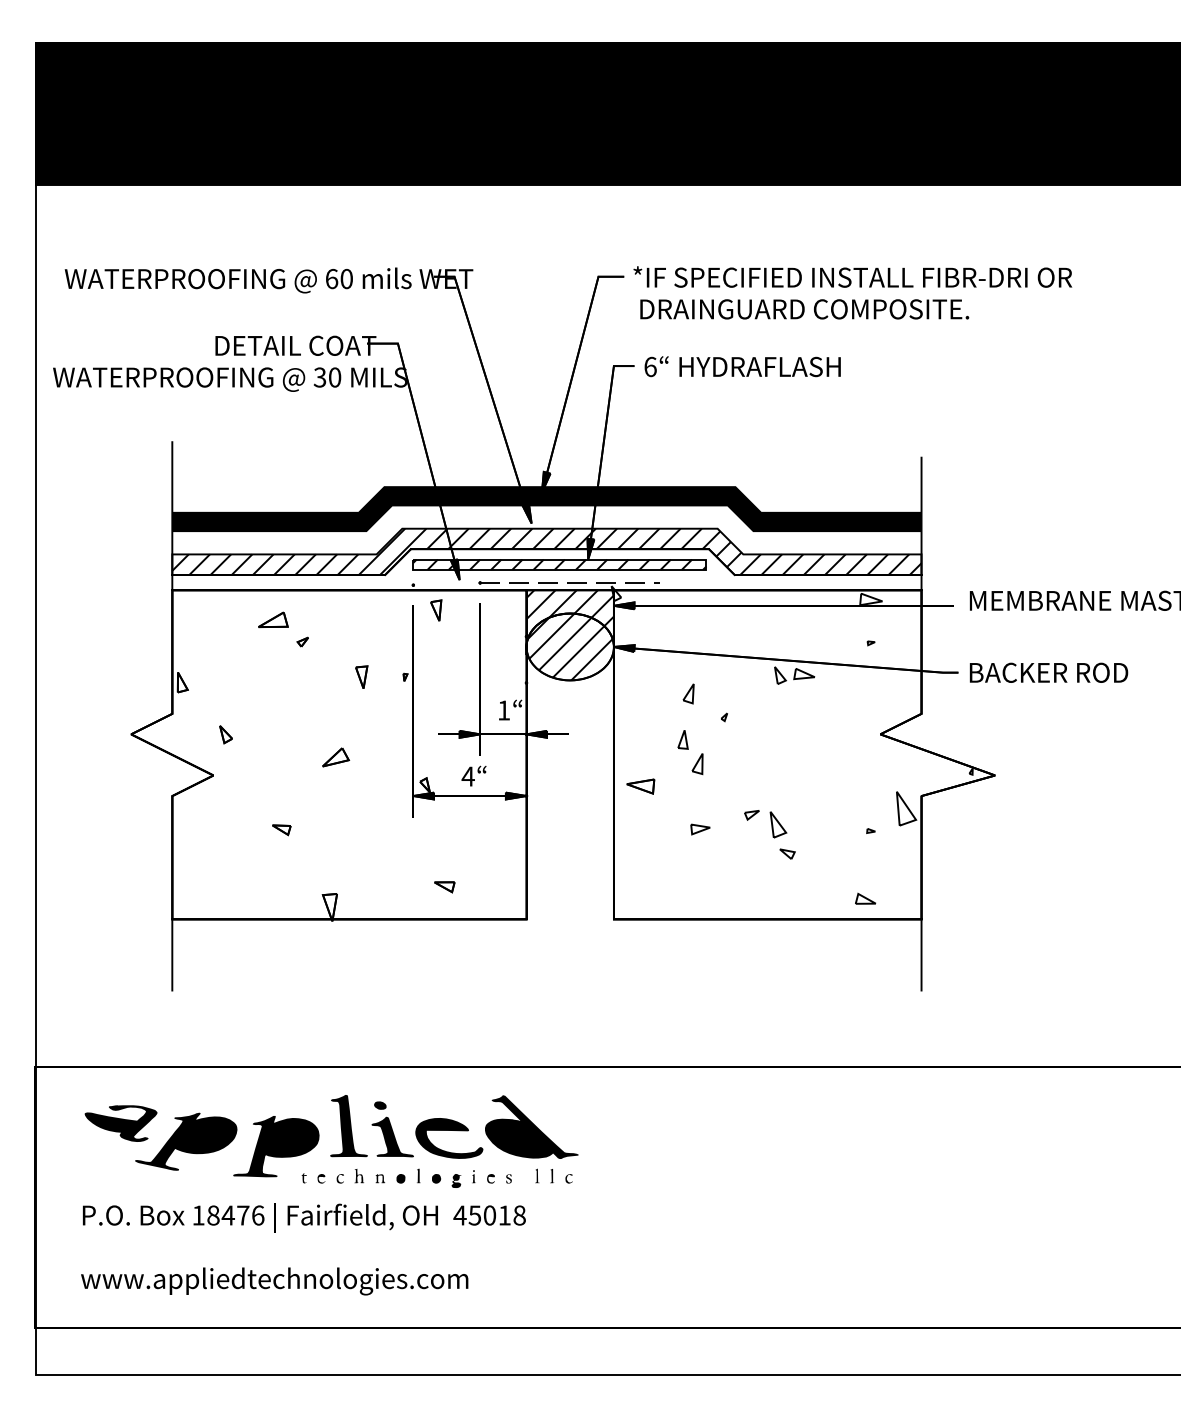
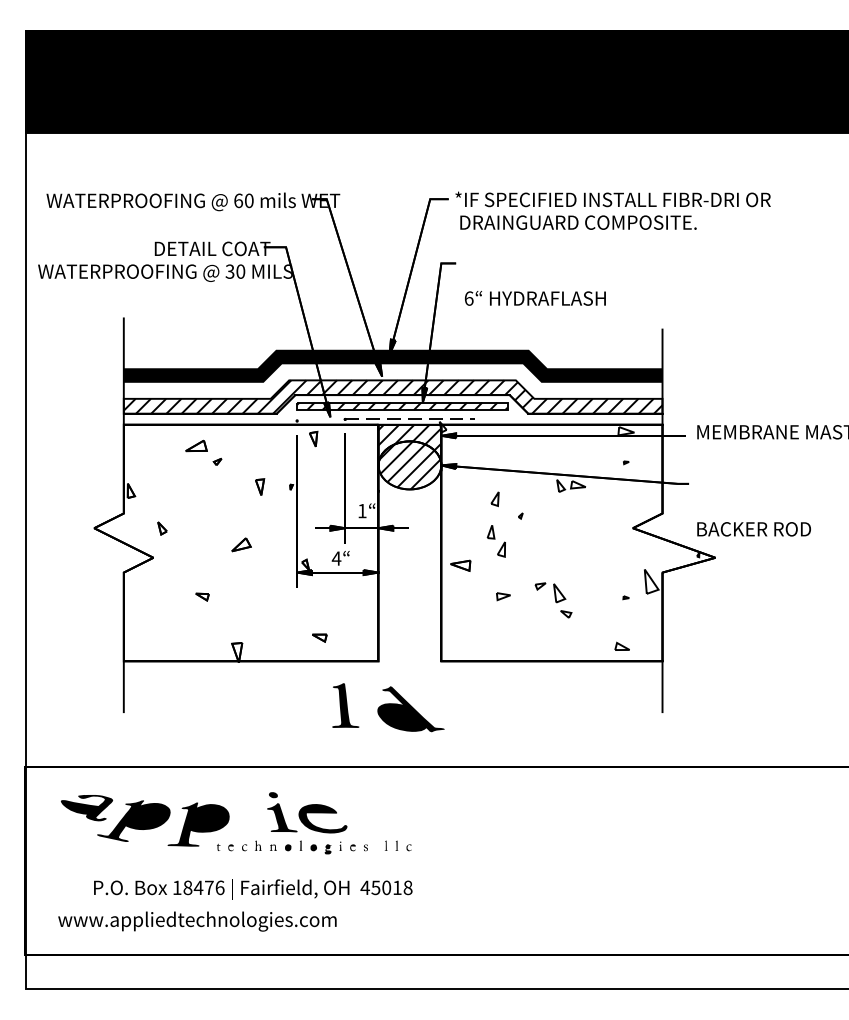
text: (742, 366) -> (535, 298), moved
text: (1048, 672) -> (753, 529), moved
part: (348, 1126) -> (345, 705), moved
part: (531, 1126) -> (410, 708), moved
text: (304, 1217) -> (253, 889), moved

